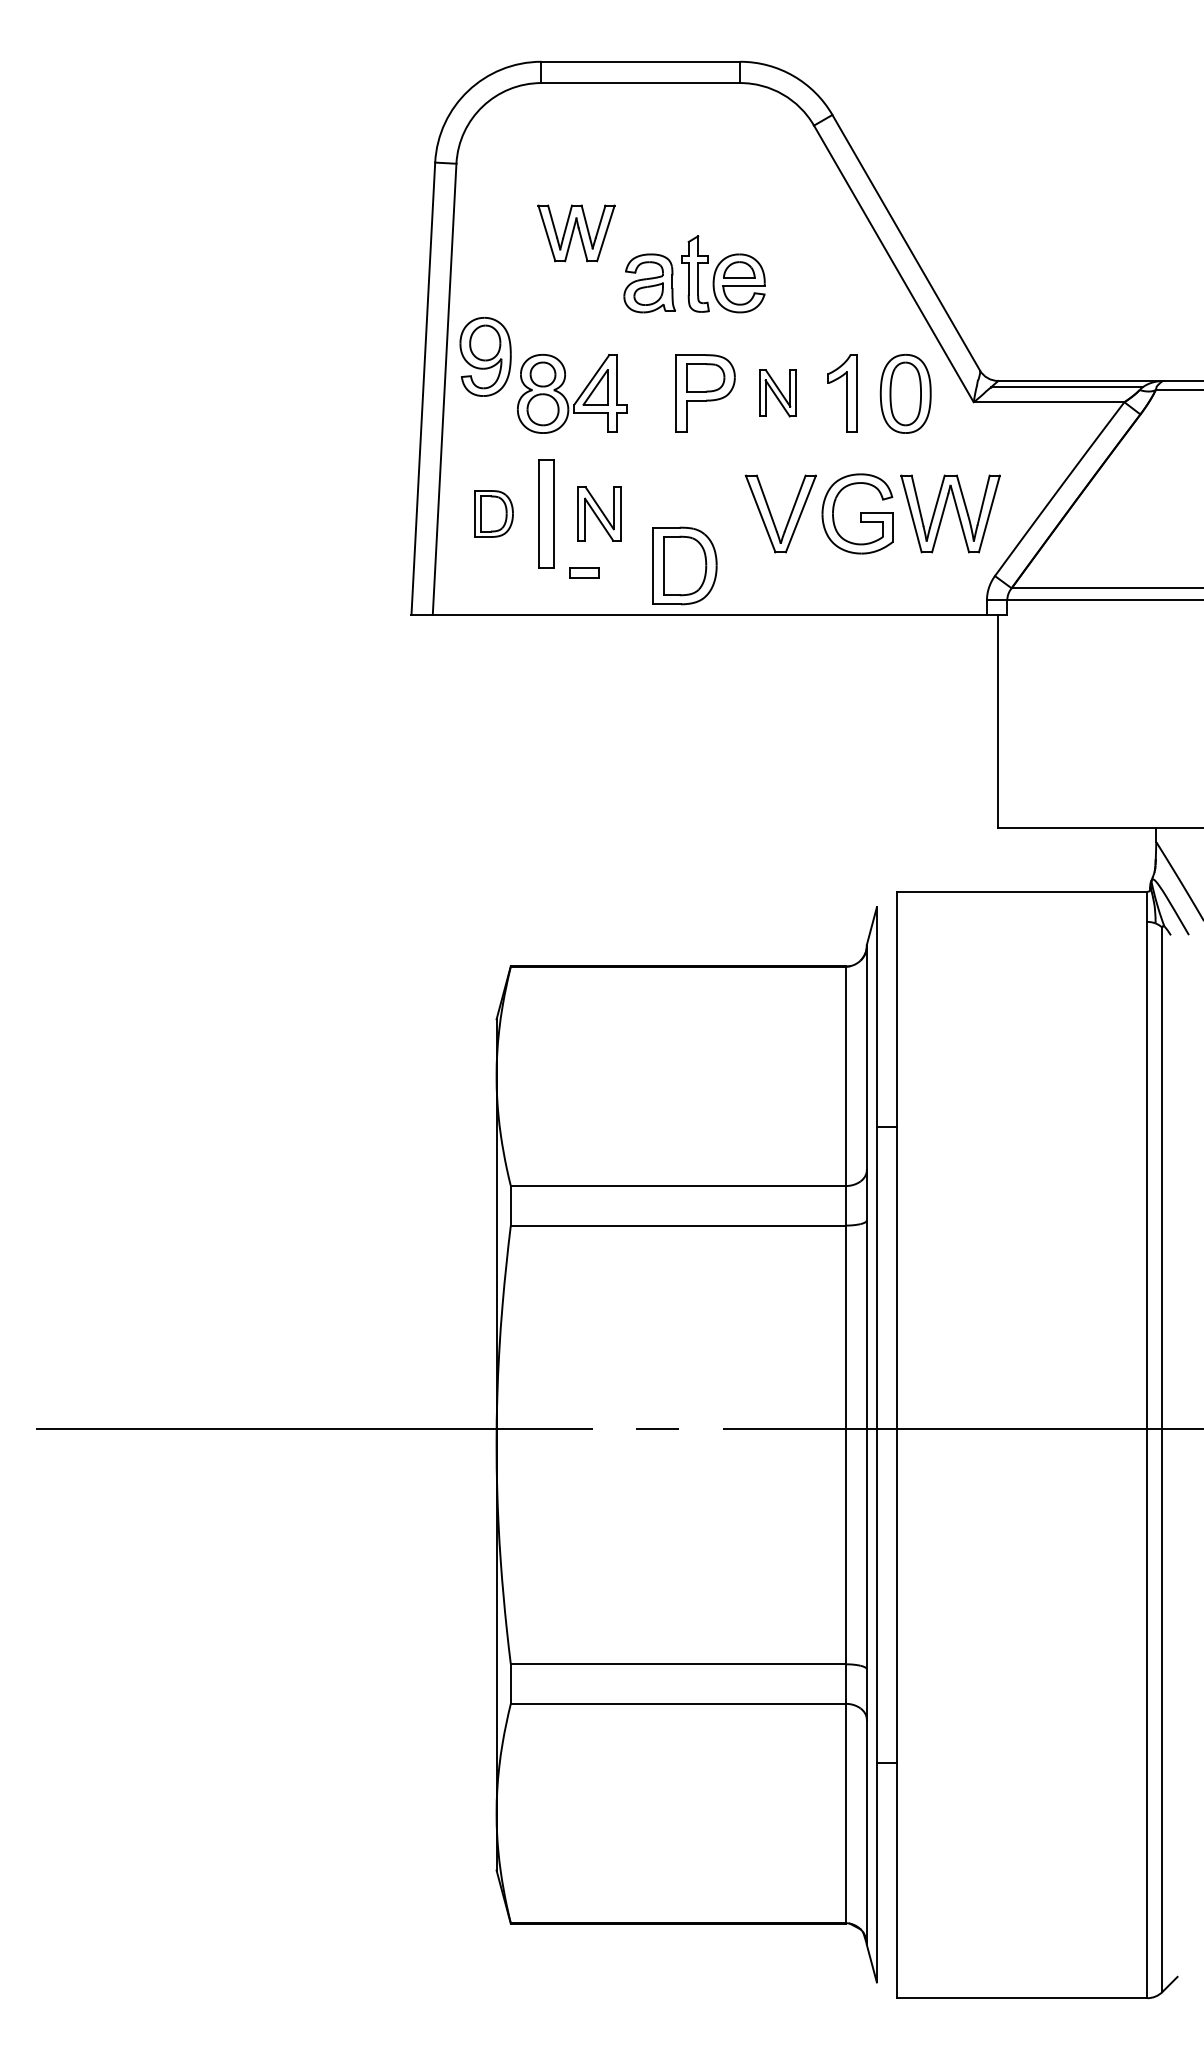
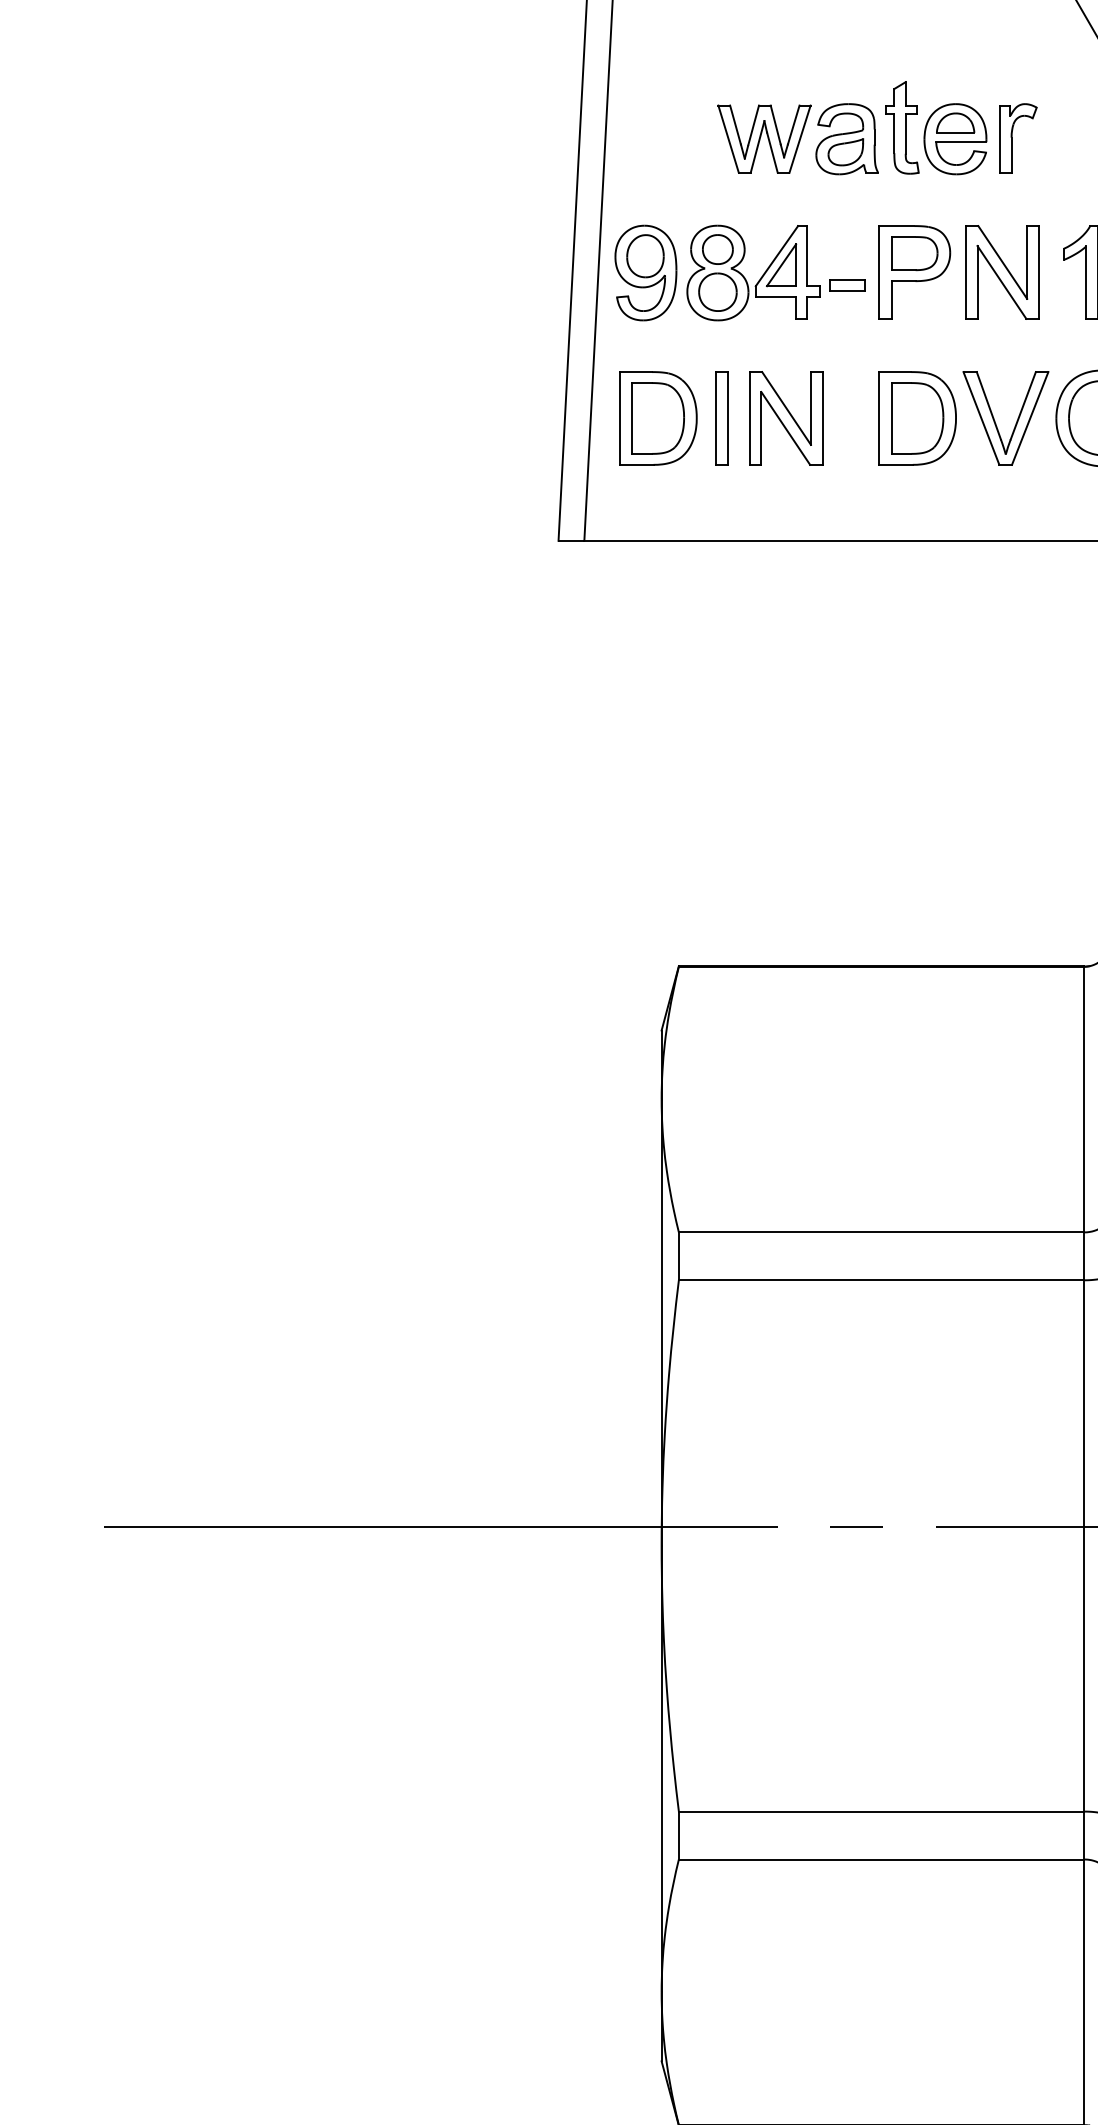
part: (576, 233) -> (764, 139), moved
part: (791, 282) -> (1018, 138), added
part: (485, 356) -> (645, 272), moved
part: (777, 393) -> (1001, 272), size x1.67
part: (493, 513) -> (657, 417), size x1.67
part: (546, 513) -> (722, 417), size x0.71
part: (599, 513) -> (786, 417), size x1.43
part: (684, 565) -> (917, 417), moved
part: (584, 572) -> (848, 284), moved

